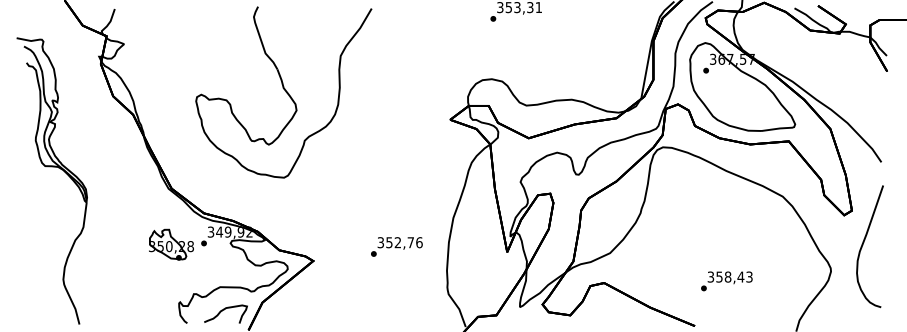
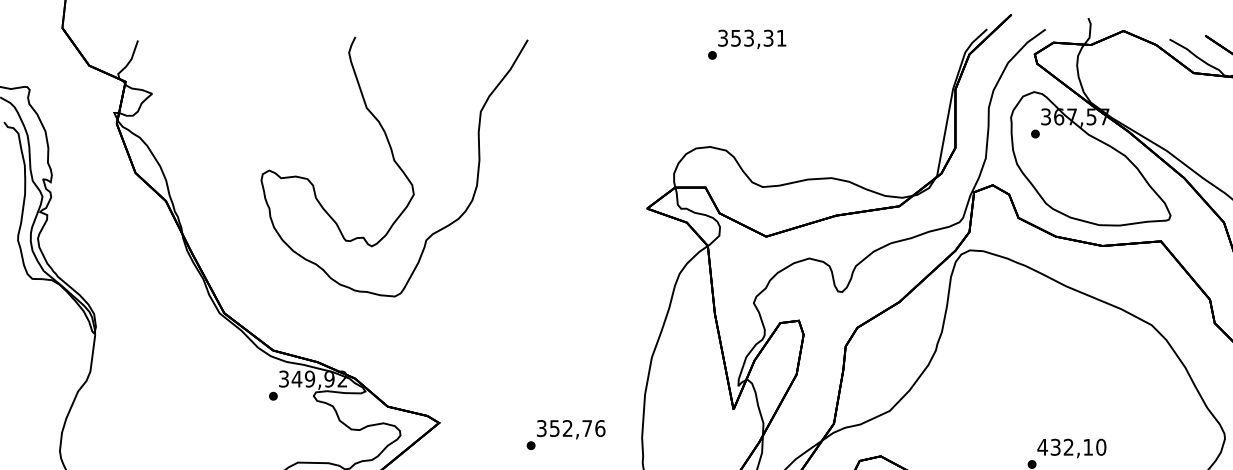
part: (171, 244) -> (224, 397), removed
text: (396, 246) -> (565, 434), moved
text: (729, 276) -> (1070, 446), 358,43 -> 432,10

